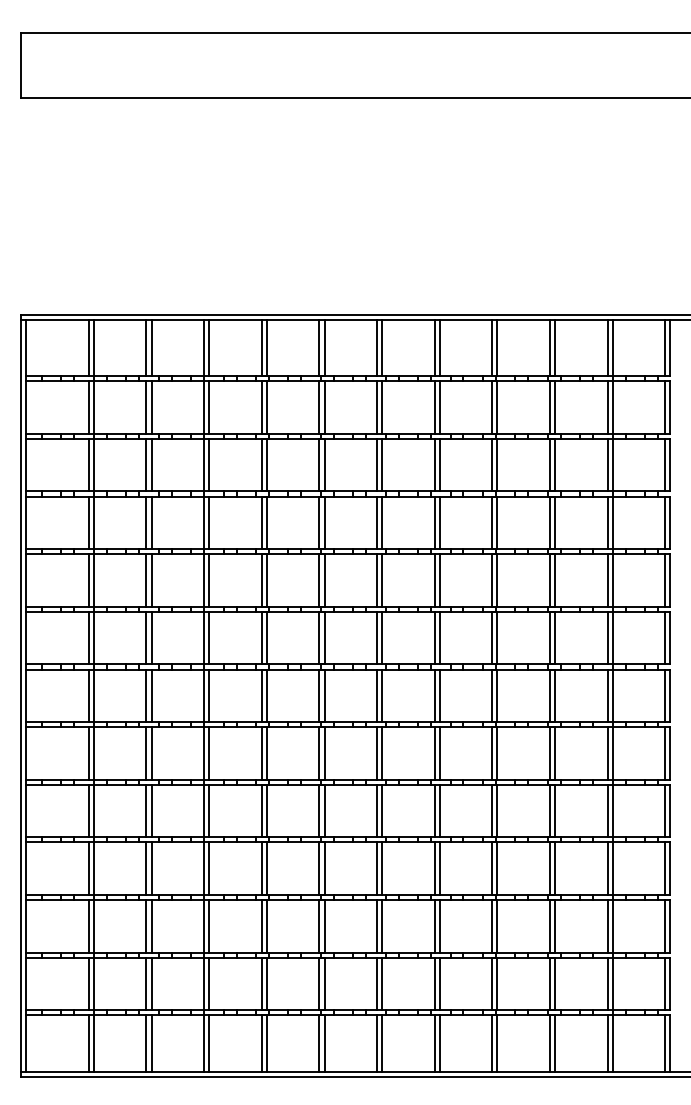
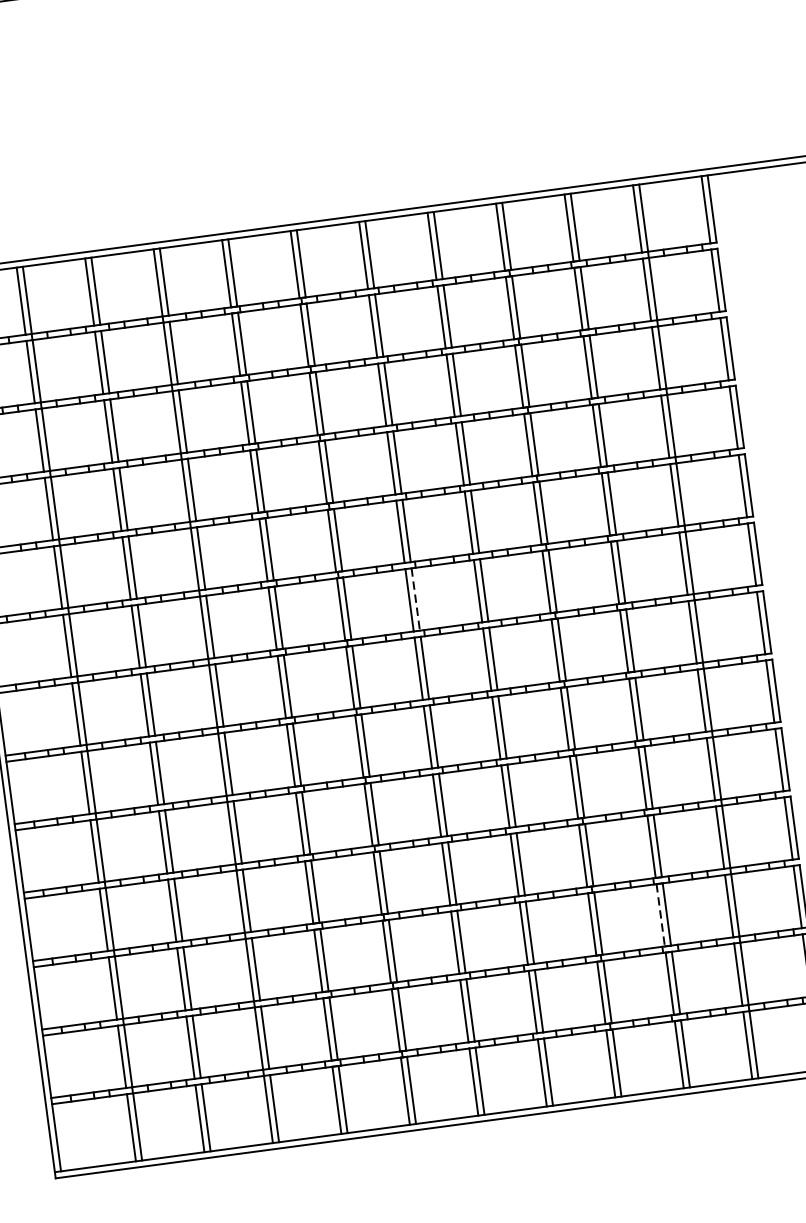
line: (382, 638) -> (416, 599), solid -> dashed
line: (549, 926) -> (660, 915), solid -> dashed

